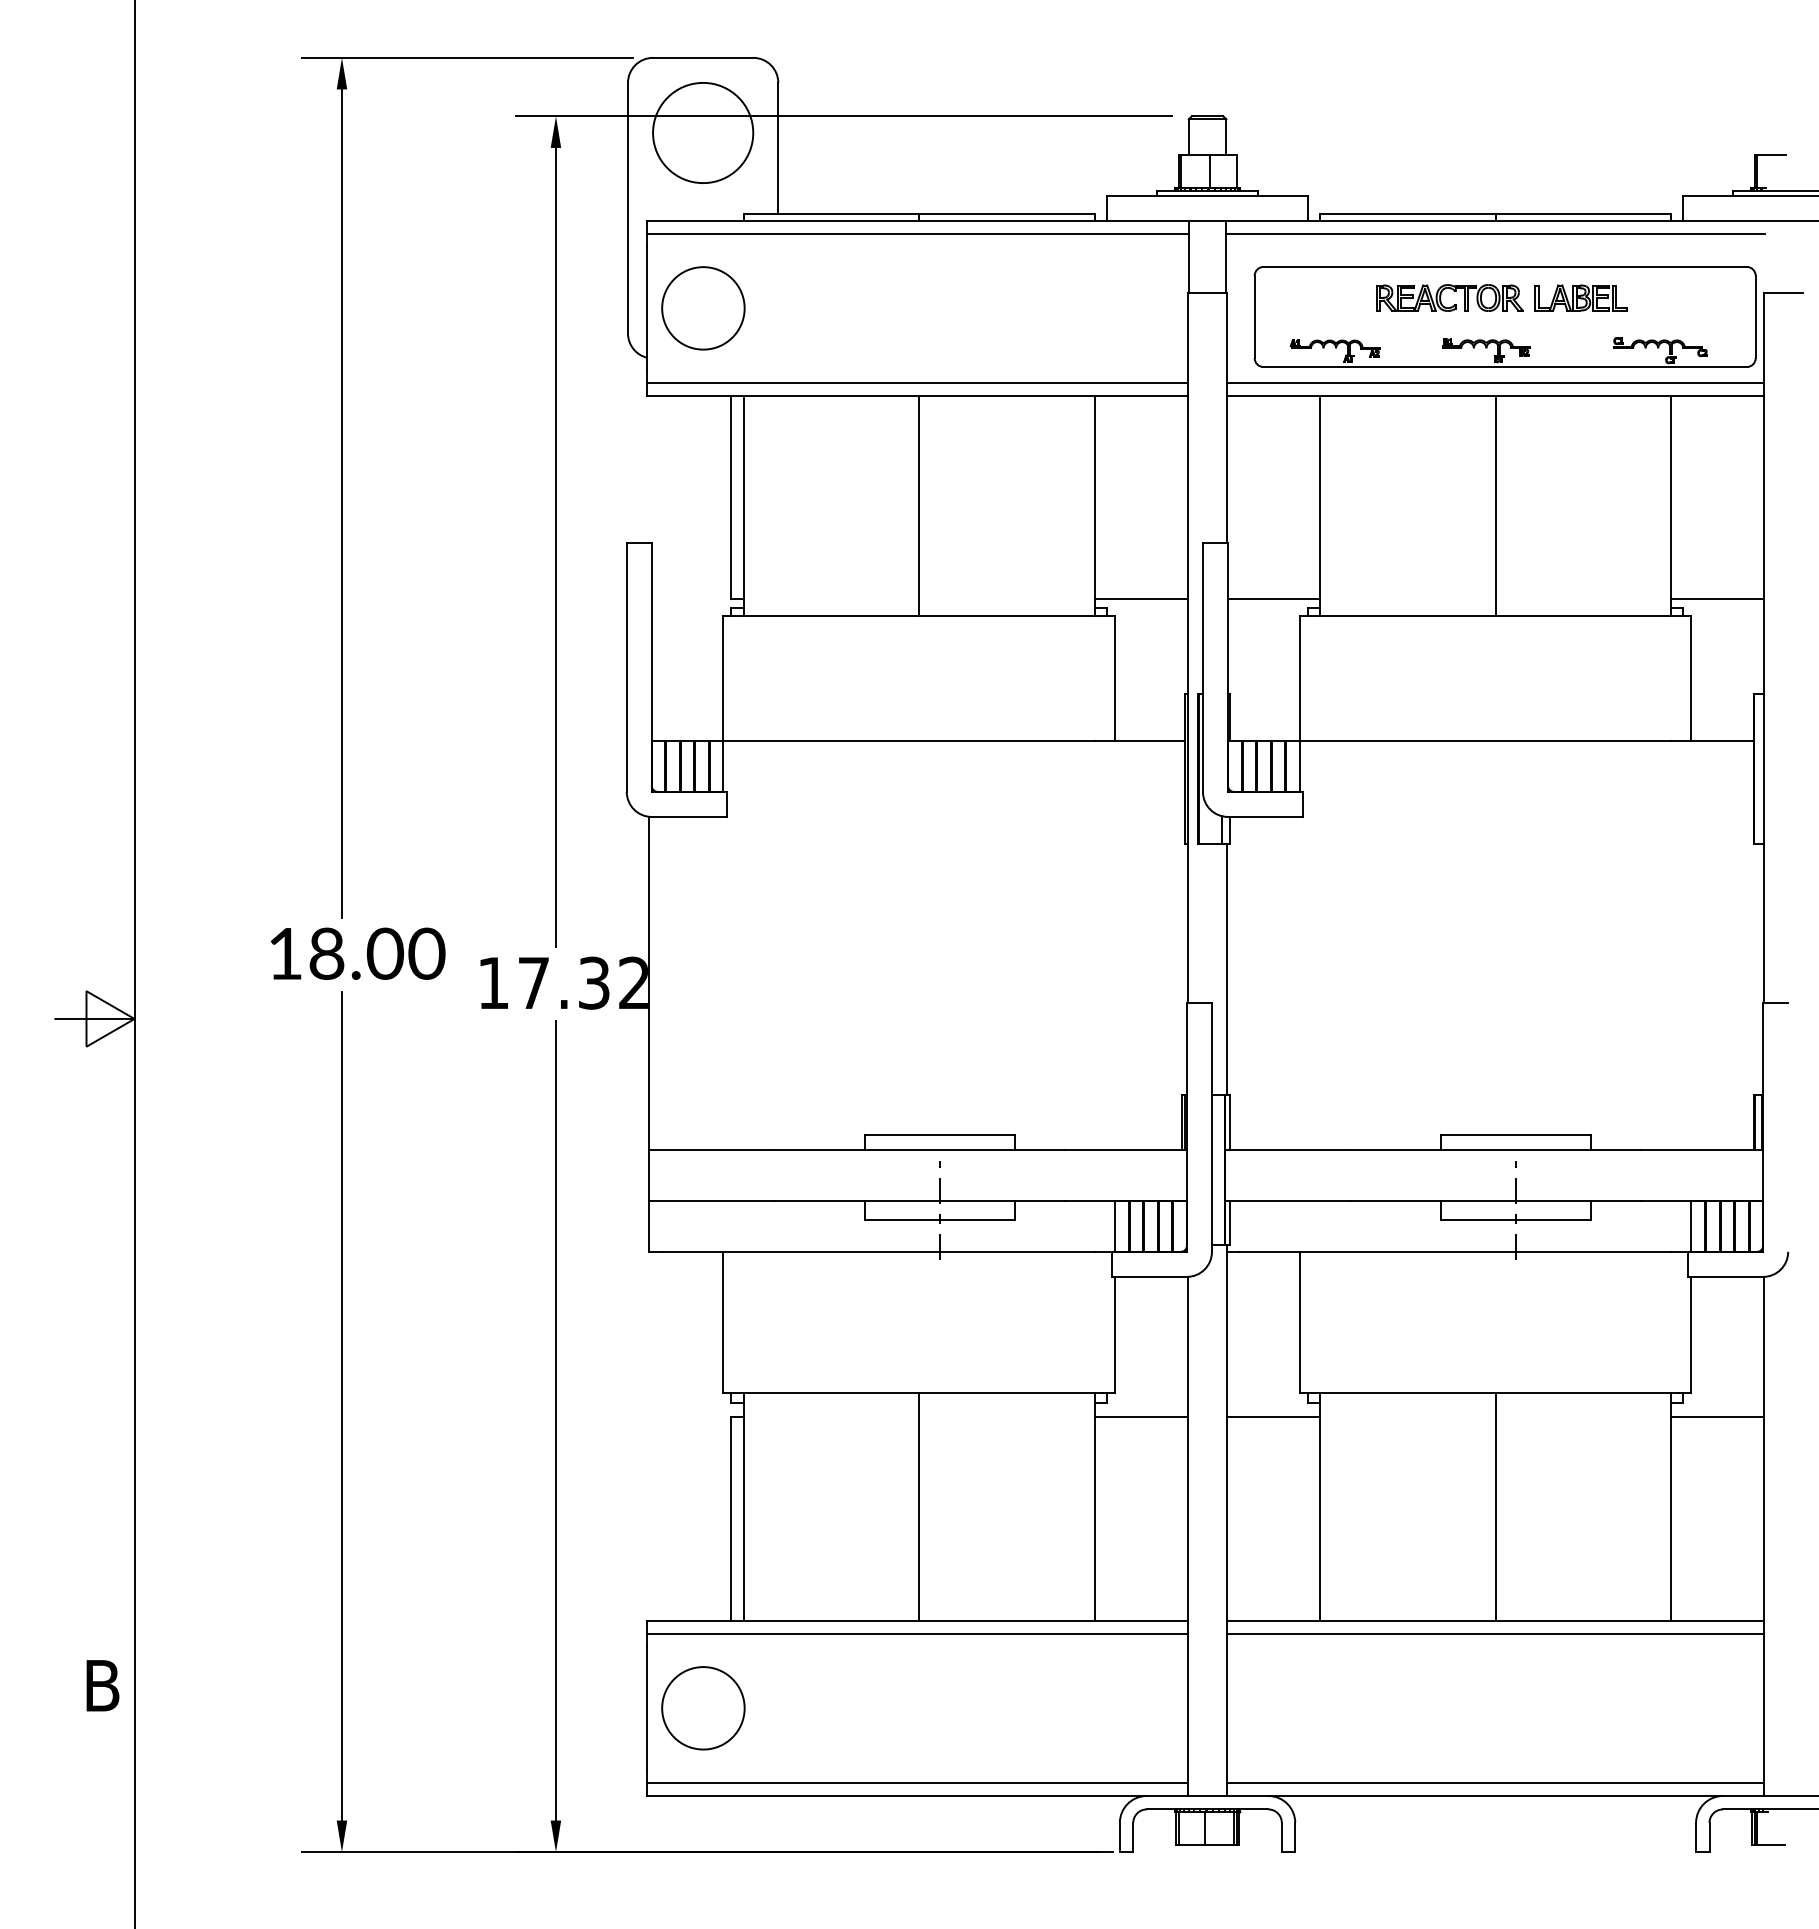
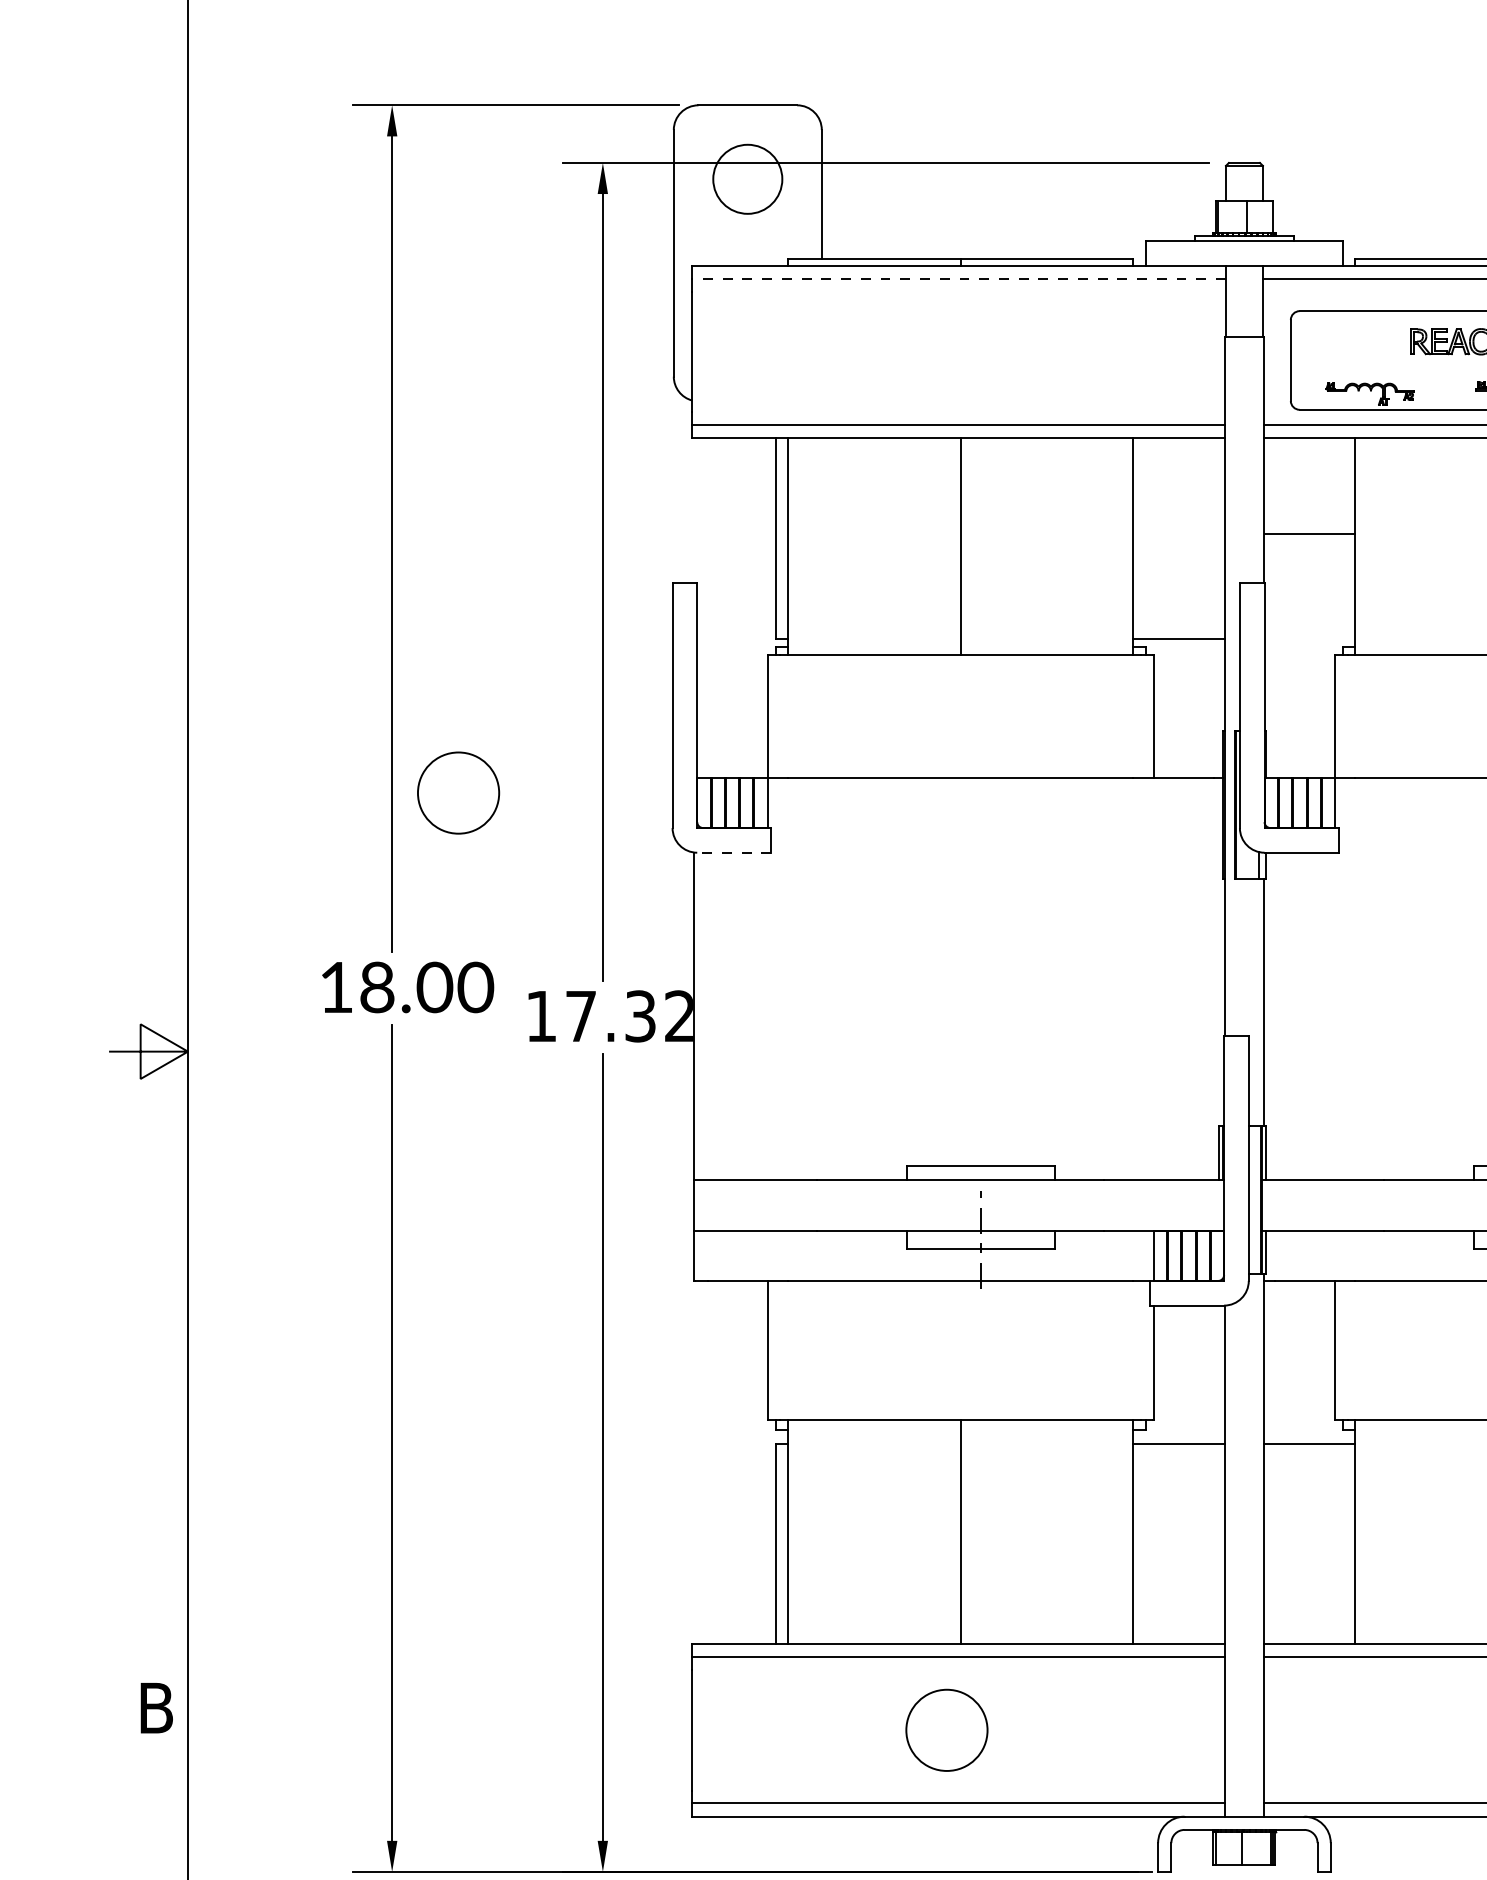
circle: (703, 132) -> (748, 178), size x0.7
line: (917, 234) -> (958, 279), solid -> dashed
circle: (703, 308) -> (458, 793), moved
line: (1274, 599) -> (1310, 534), moved
line: (689, 816) -> (734, 852), solid -> dashed
circle: (703, 1708) -> (947, 1730), moved

